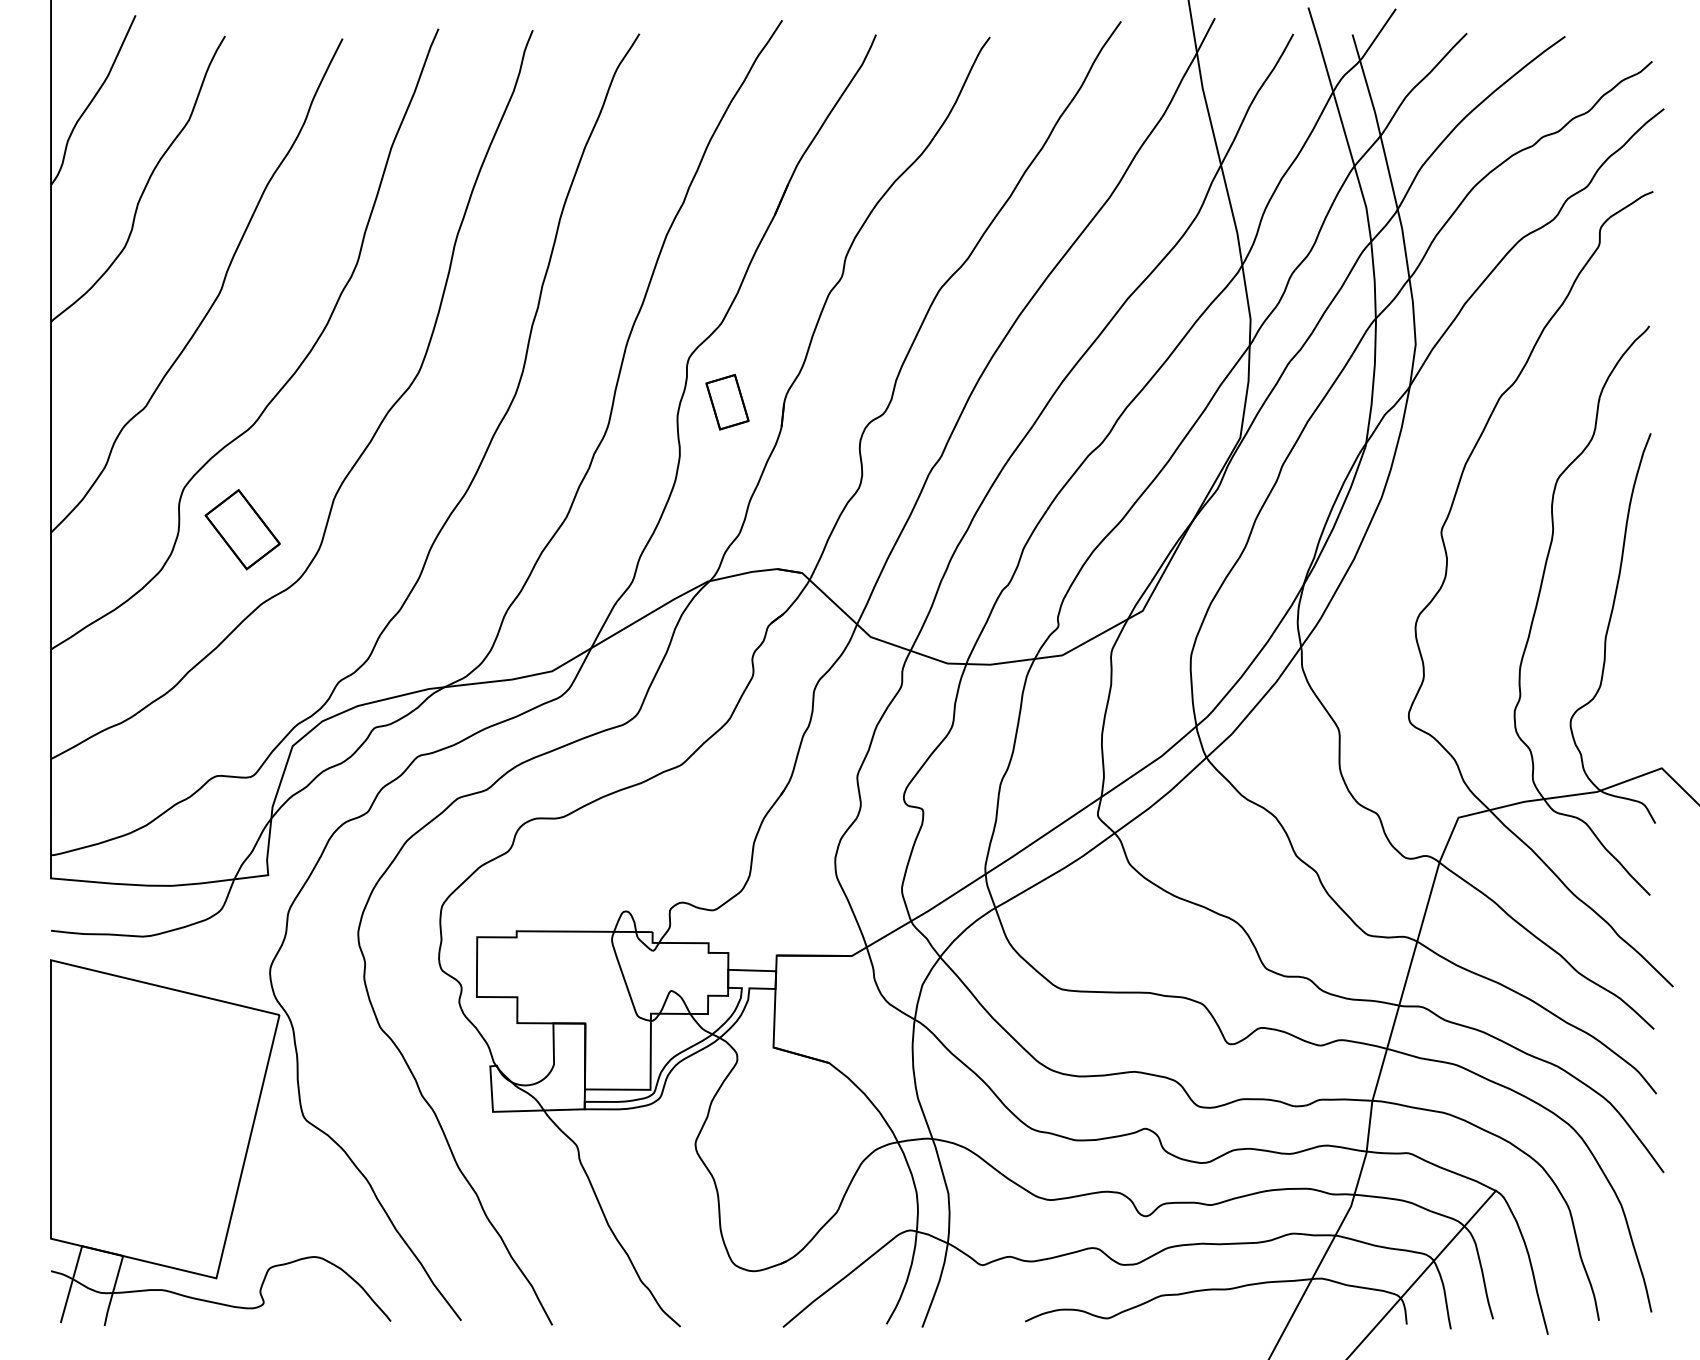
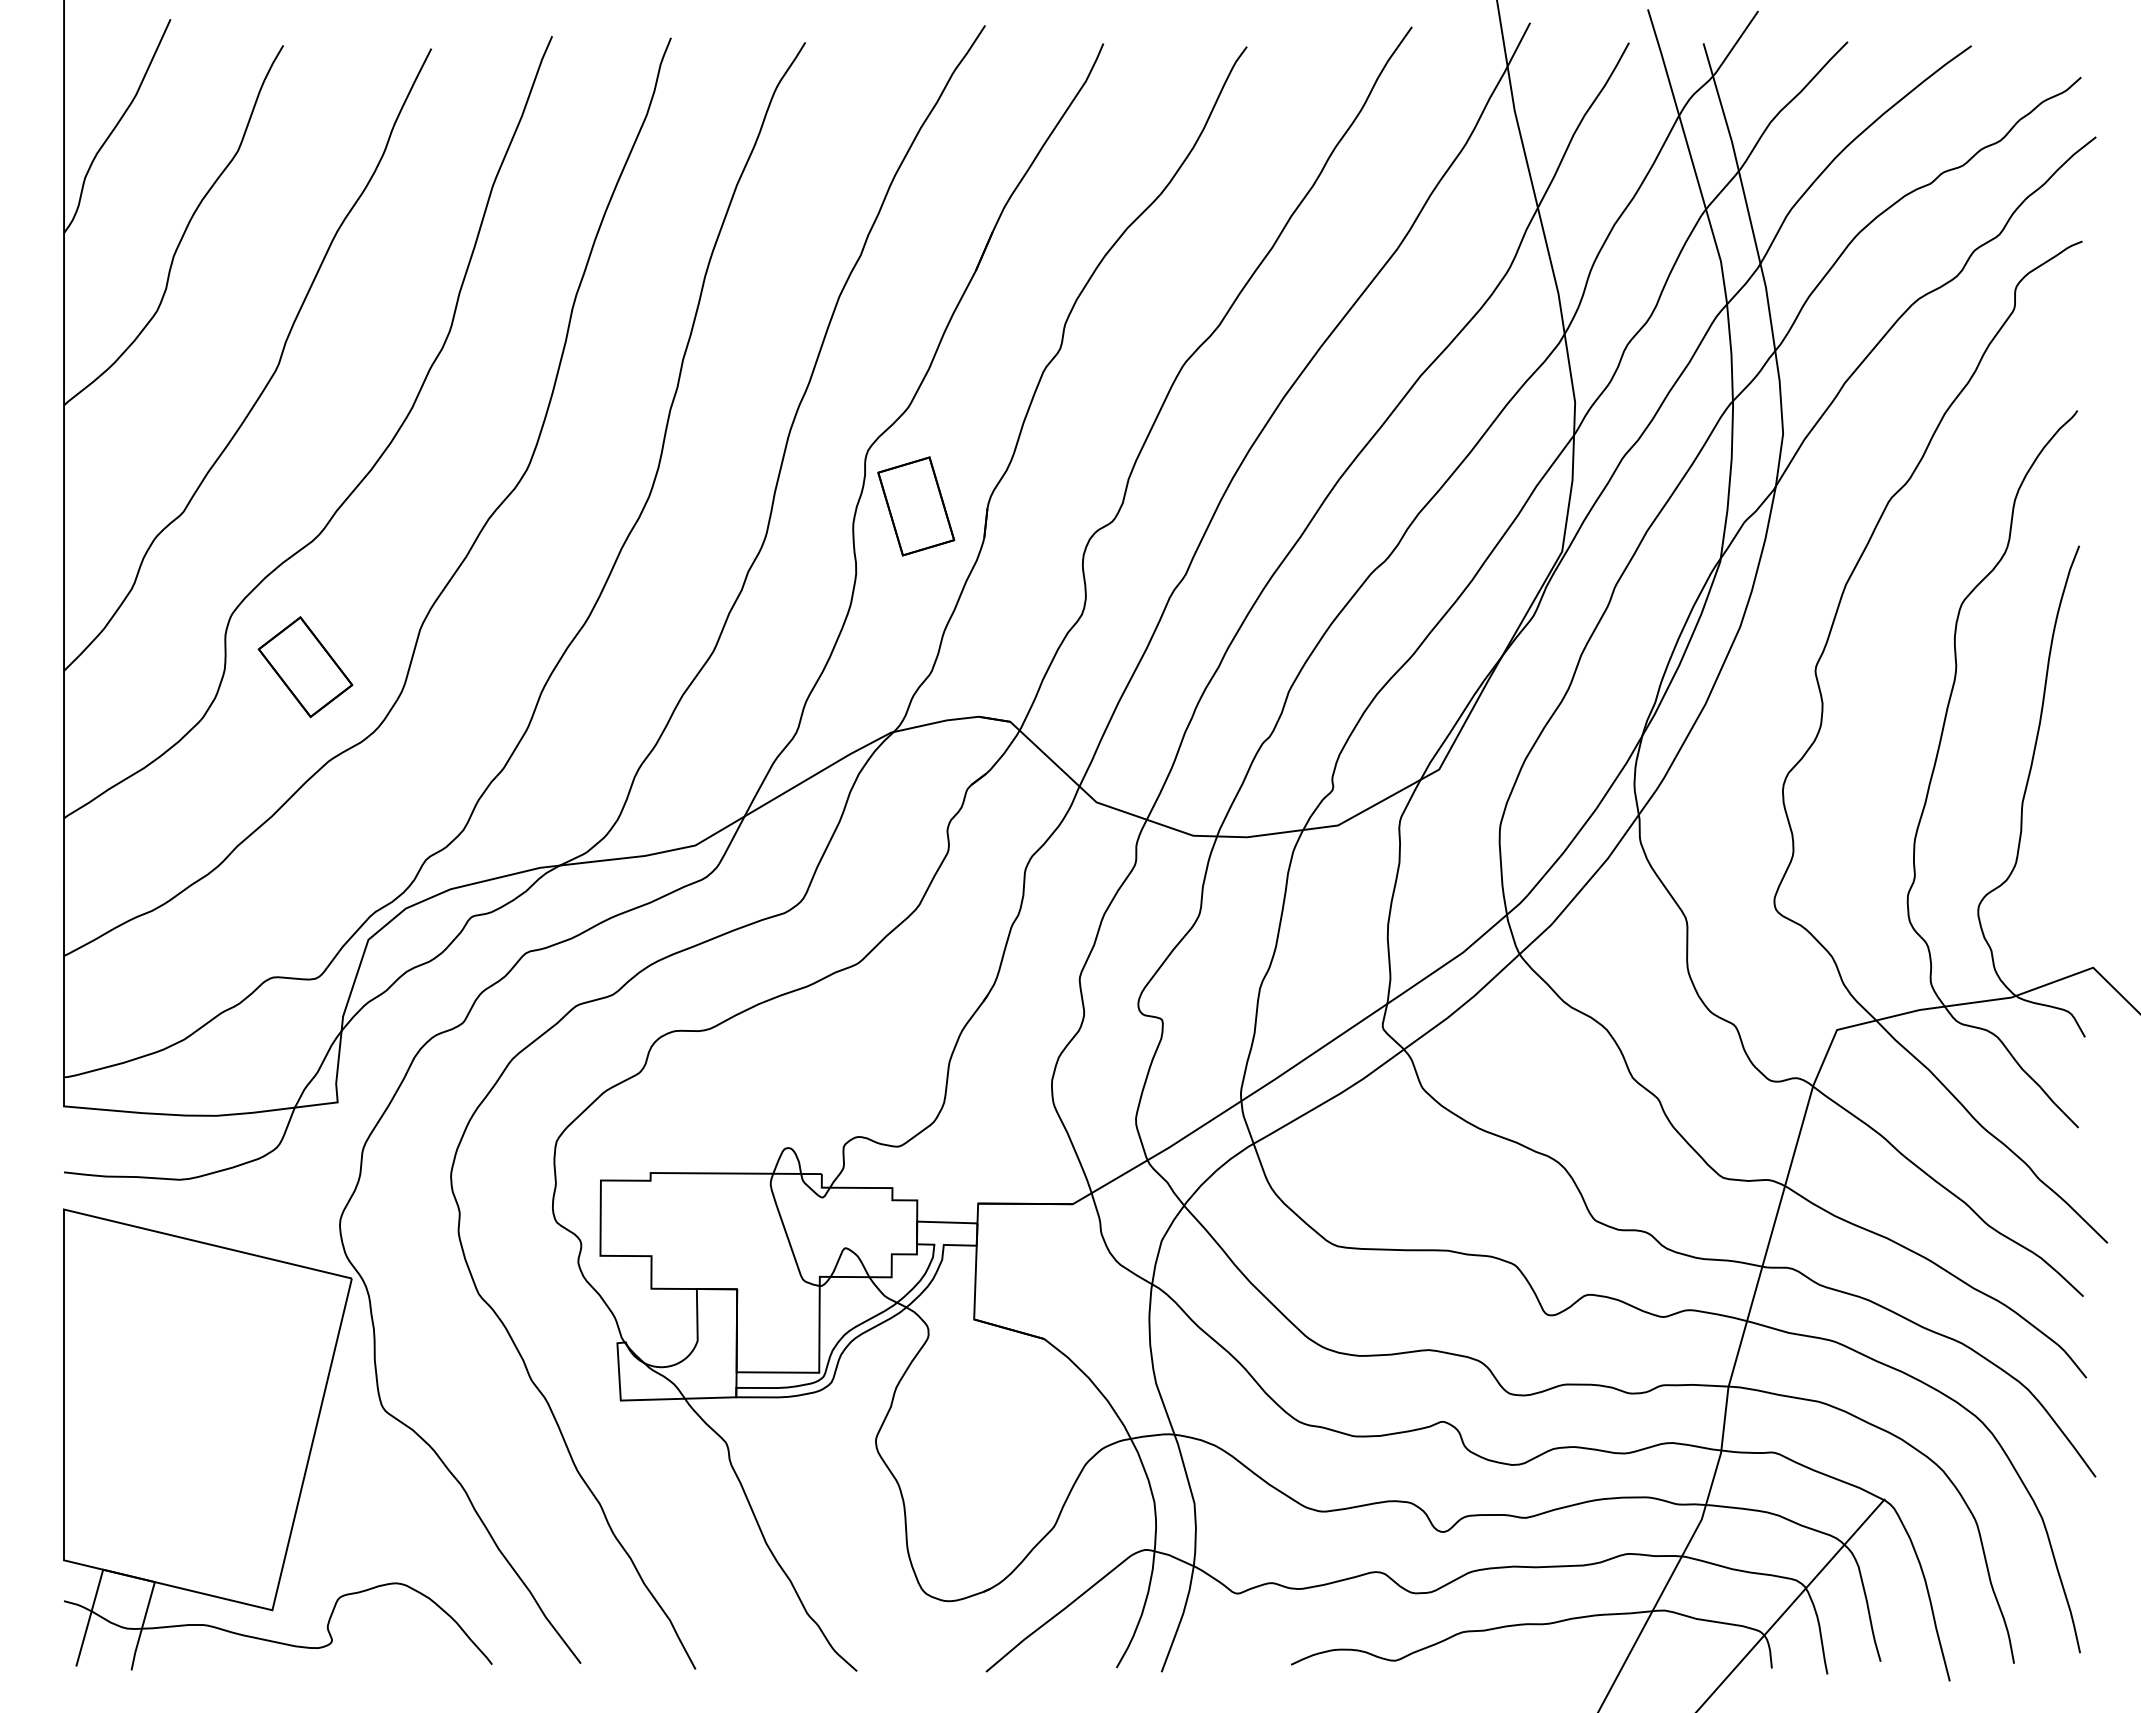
part: (727, 402) -> (916, 506), size x1.43

